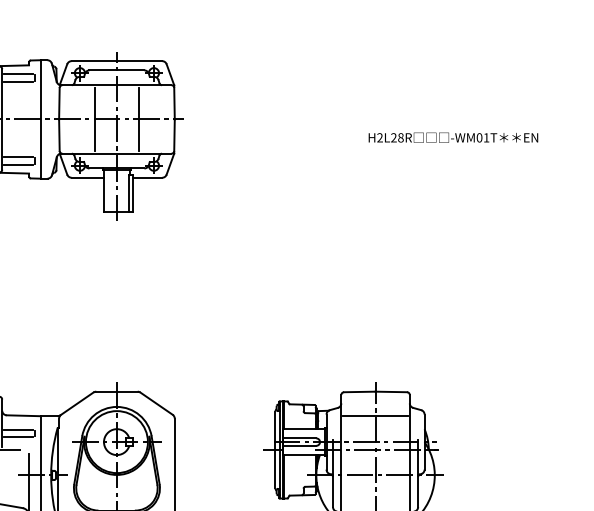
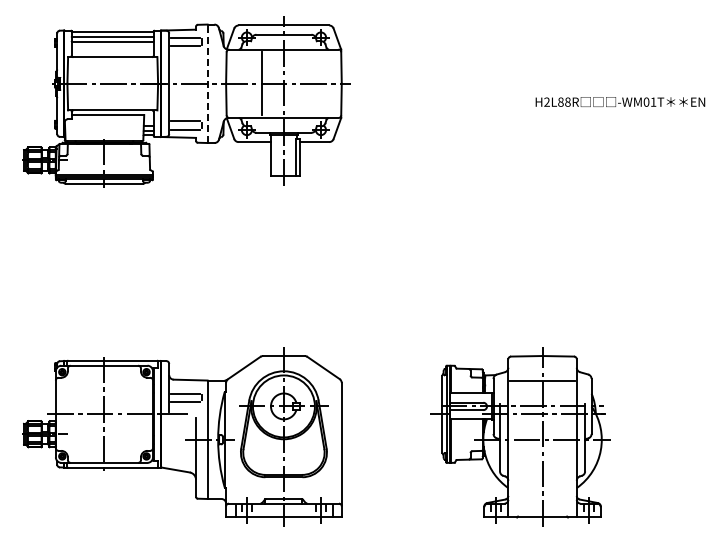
line: (40, 119) -> (207, 83), solid -> dashed
line: (139, 119) -> (306, 83), removed
text: (393, 137) -> (560, 101), H2L28R -> H2L88R

